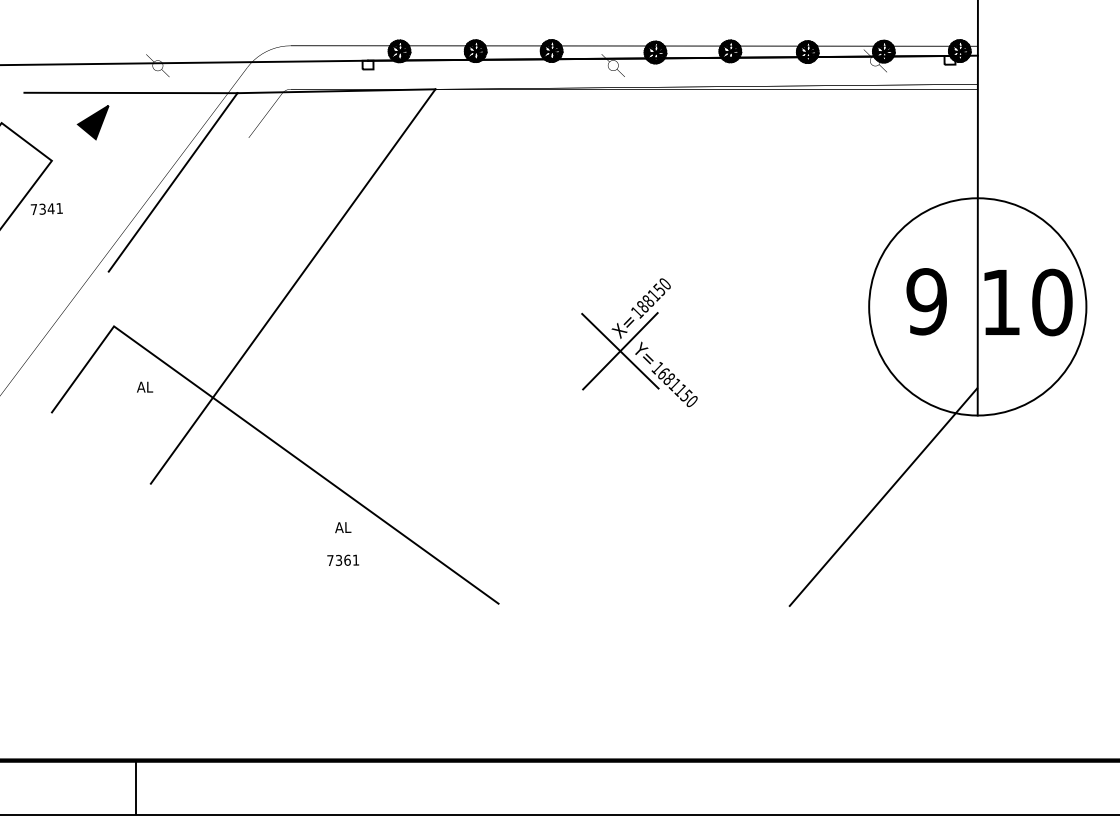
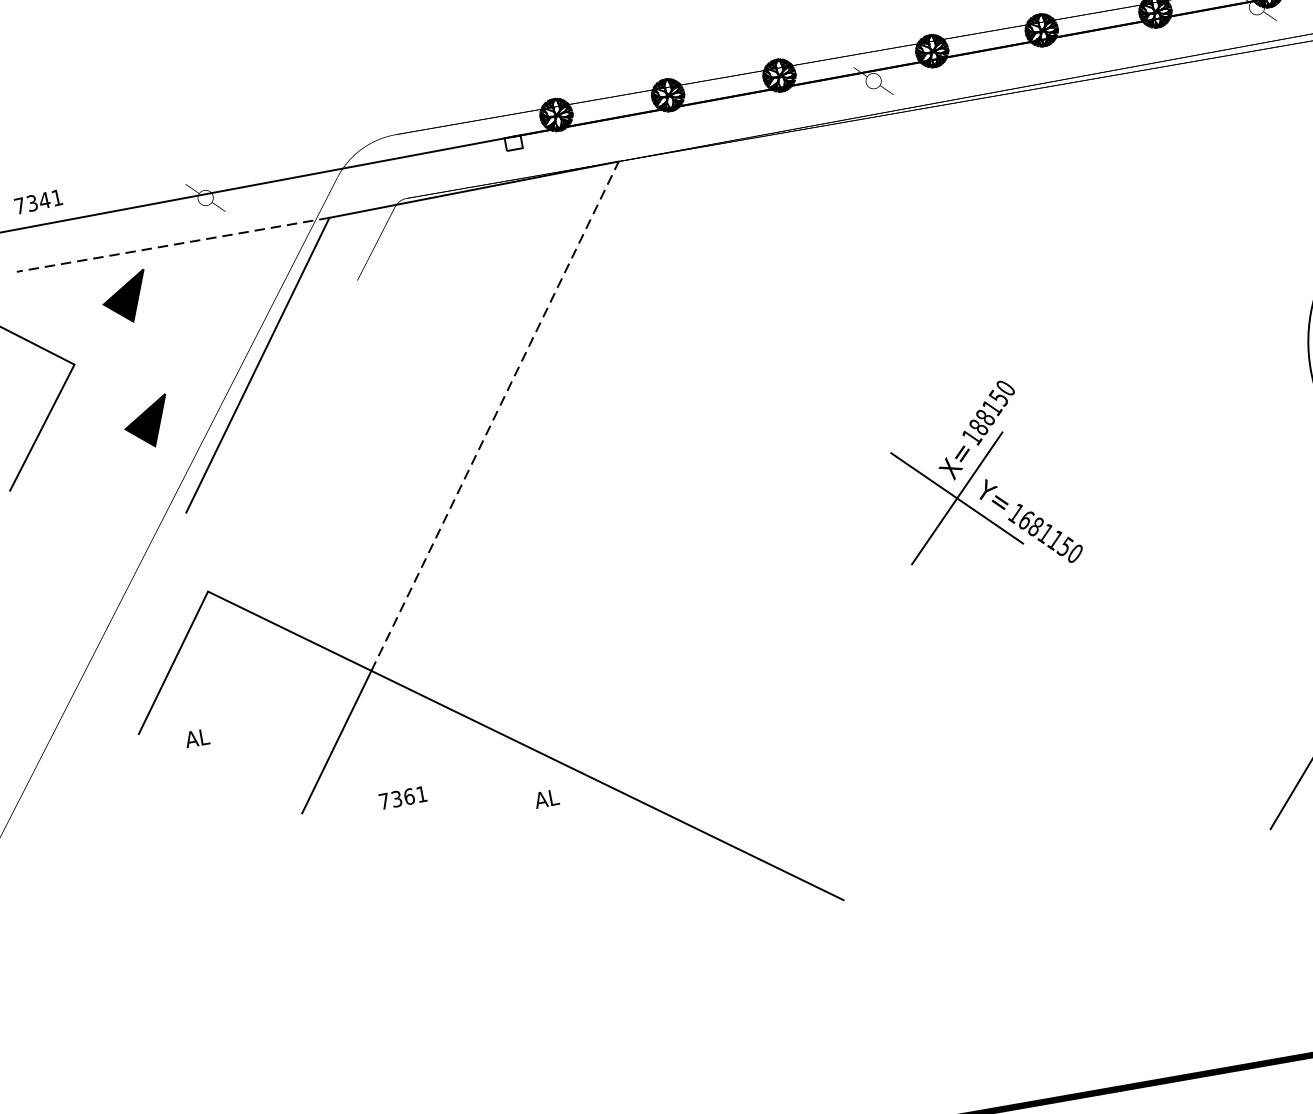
line: (130, 92) -> (172, 244), solid -> dashed
part: (92, 207) -> (146, 422), added
text: (46, 208) -> (37, 201), moved
line: (324, 243) -> (495, 416), solid -> dashed
text: (145, 386) -> (197, 737), moved
text: (343, 527) -> (547, 798), moved
text: (342, 559) -> (401, 796), moved

